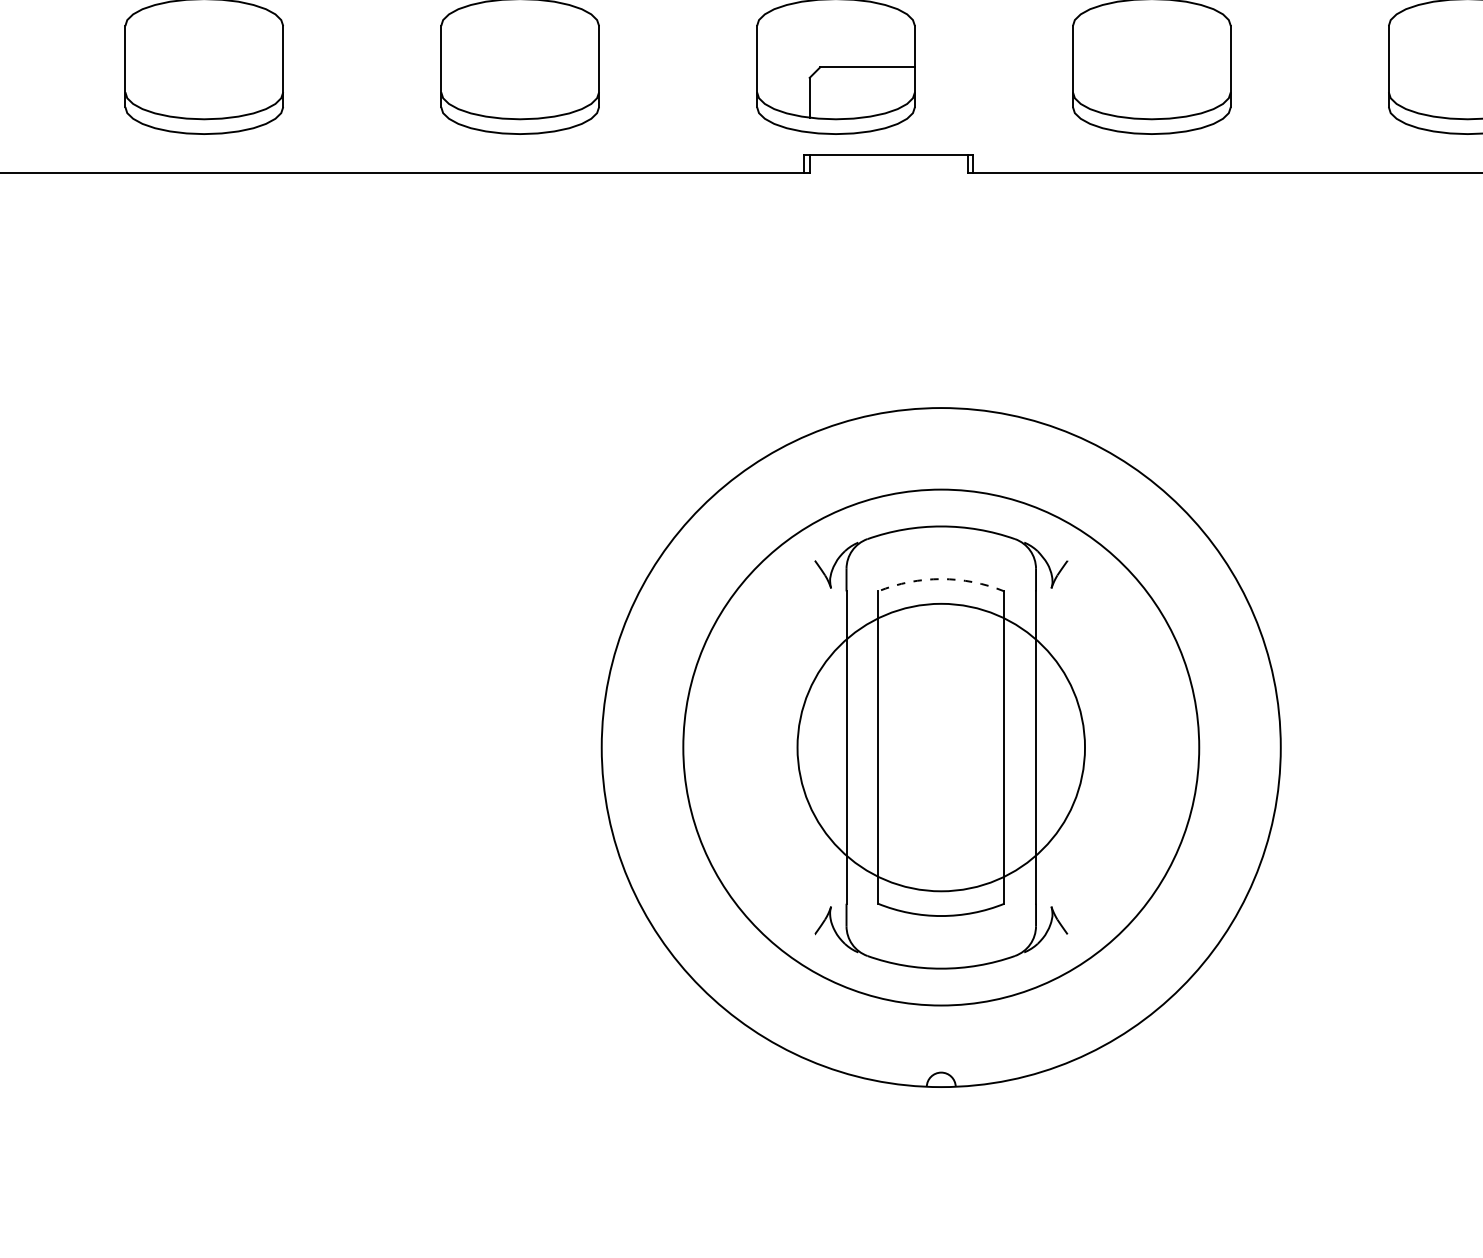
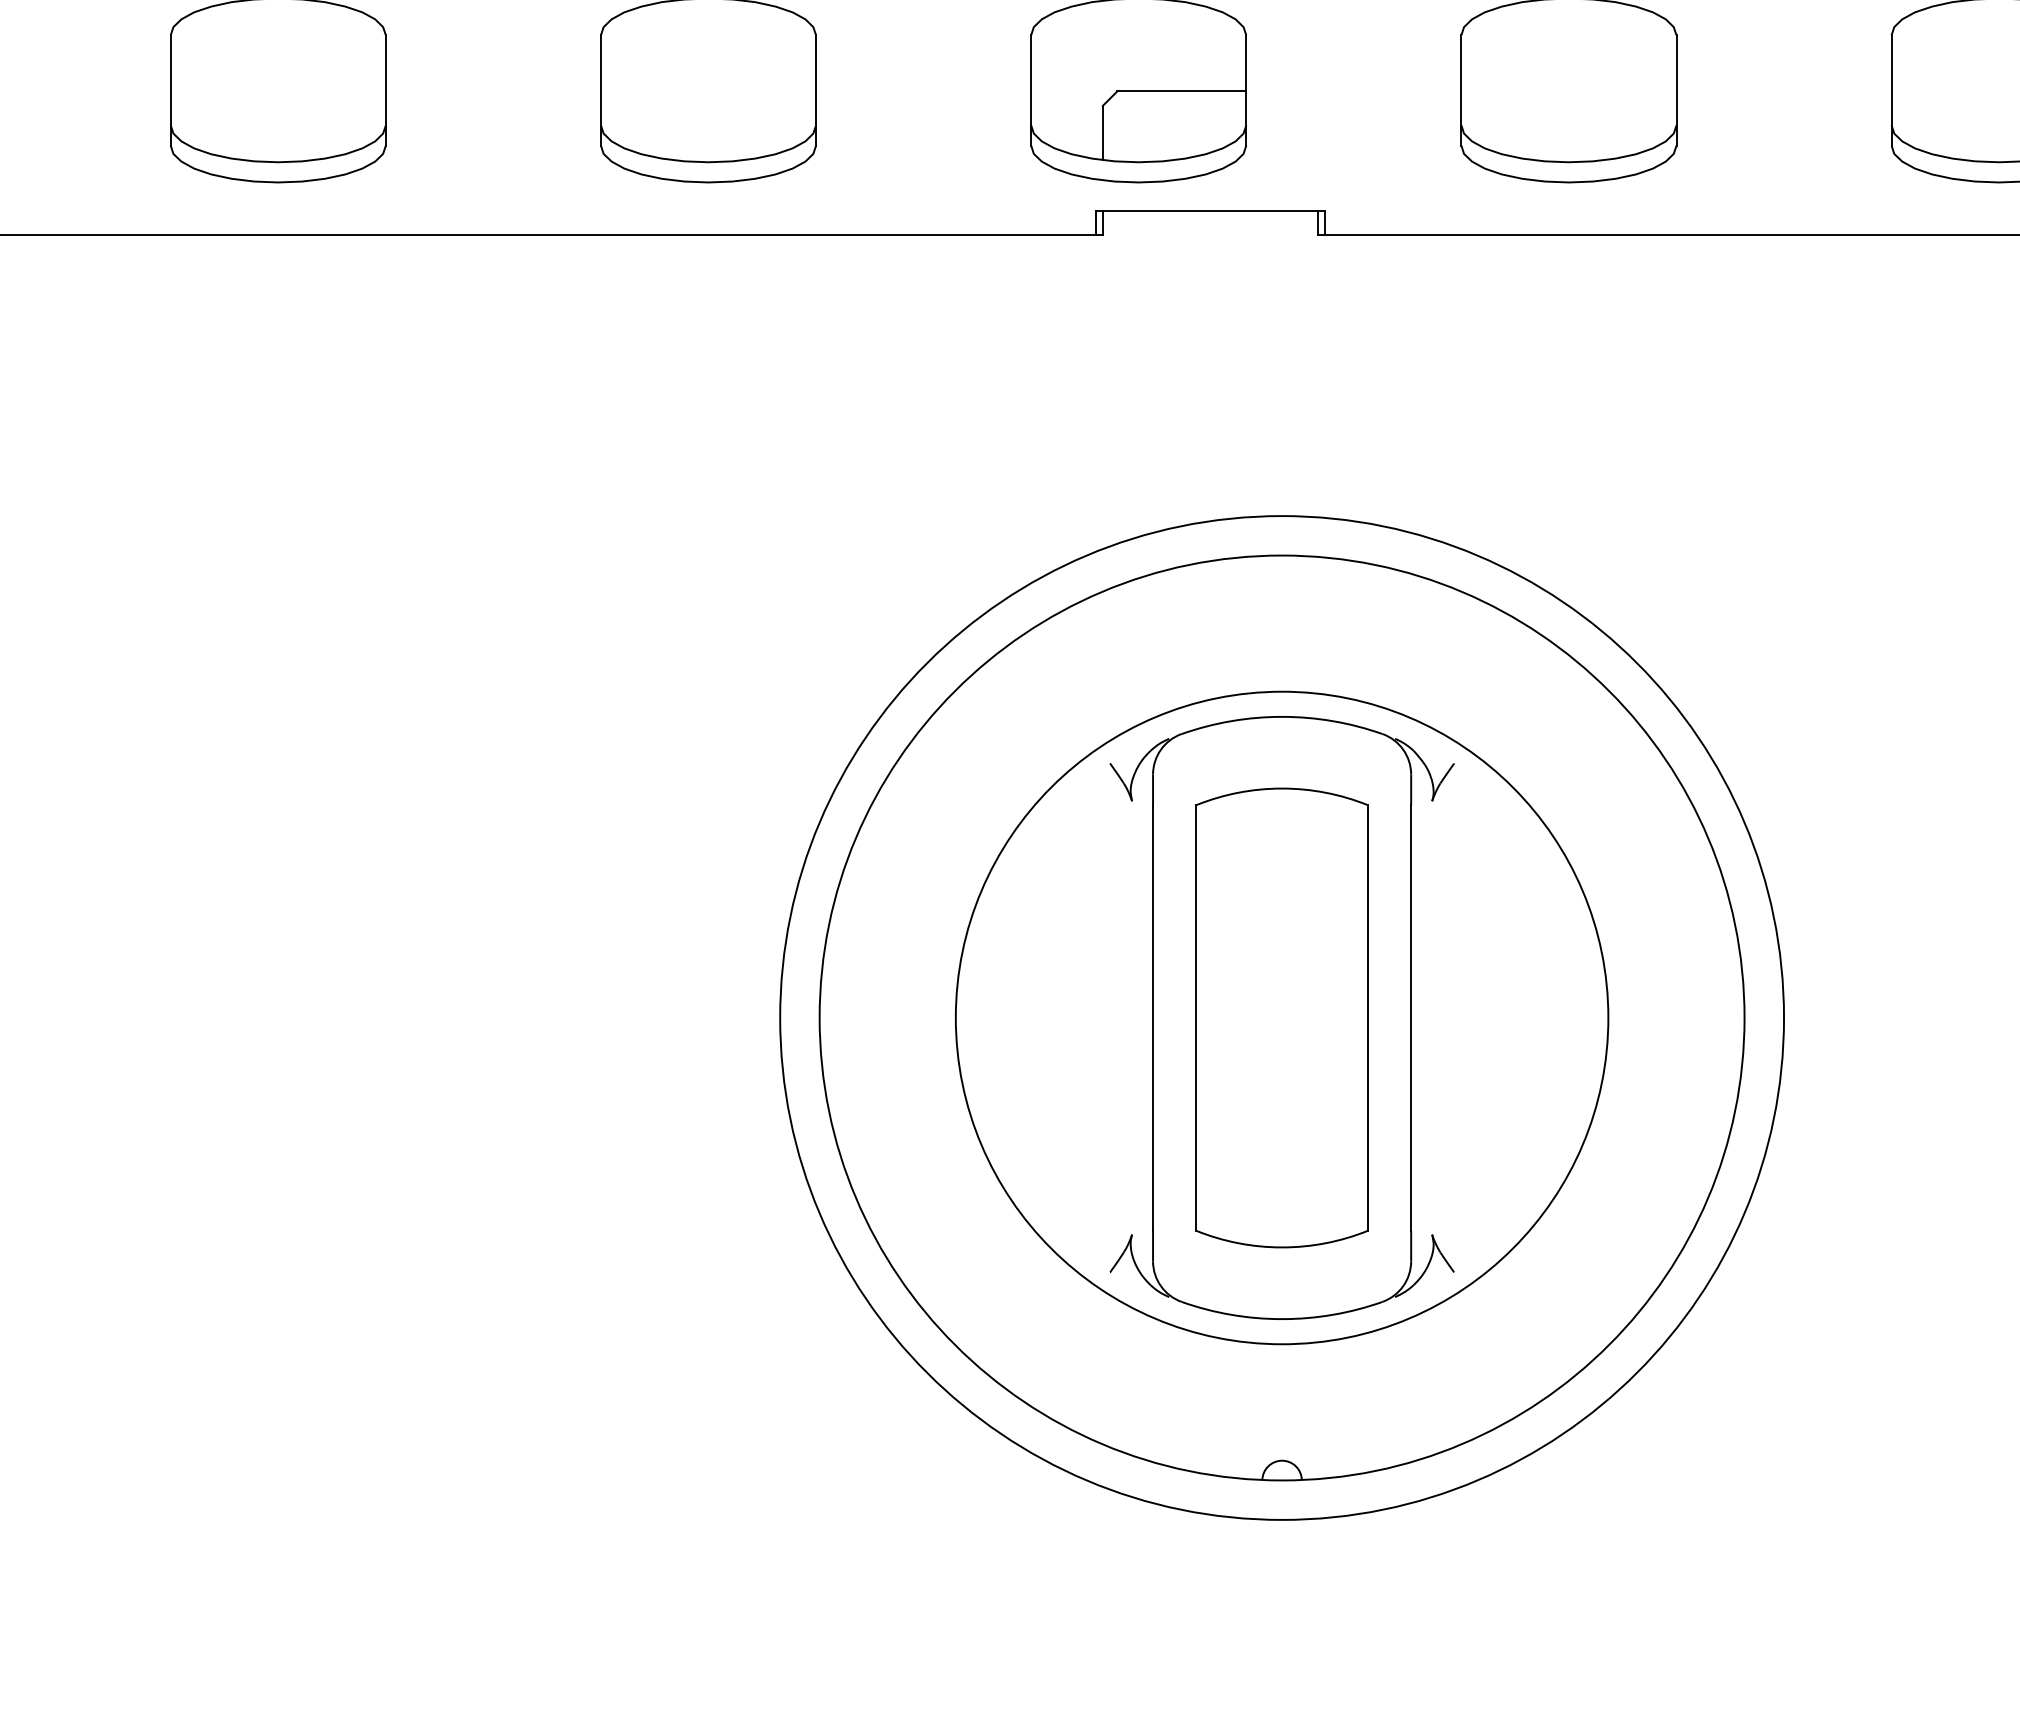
arc: (941, 579) -> (1282, 788), dashed -> solid
circle: (940, 747) -> (1281, 1017), size x1.67
circle: (941, 747) -> (1282, 1017), size x1.43

